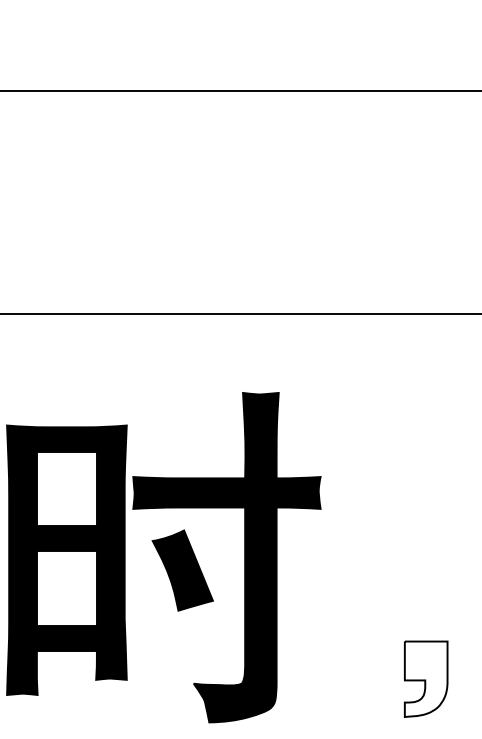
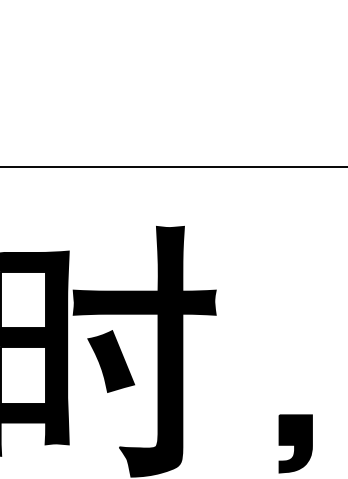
fill: (425, 679) -> (295, 444), added

